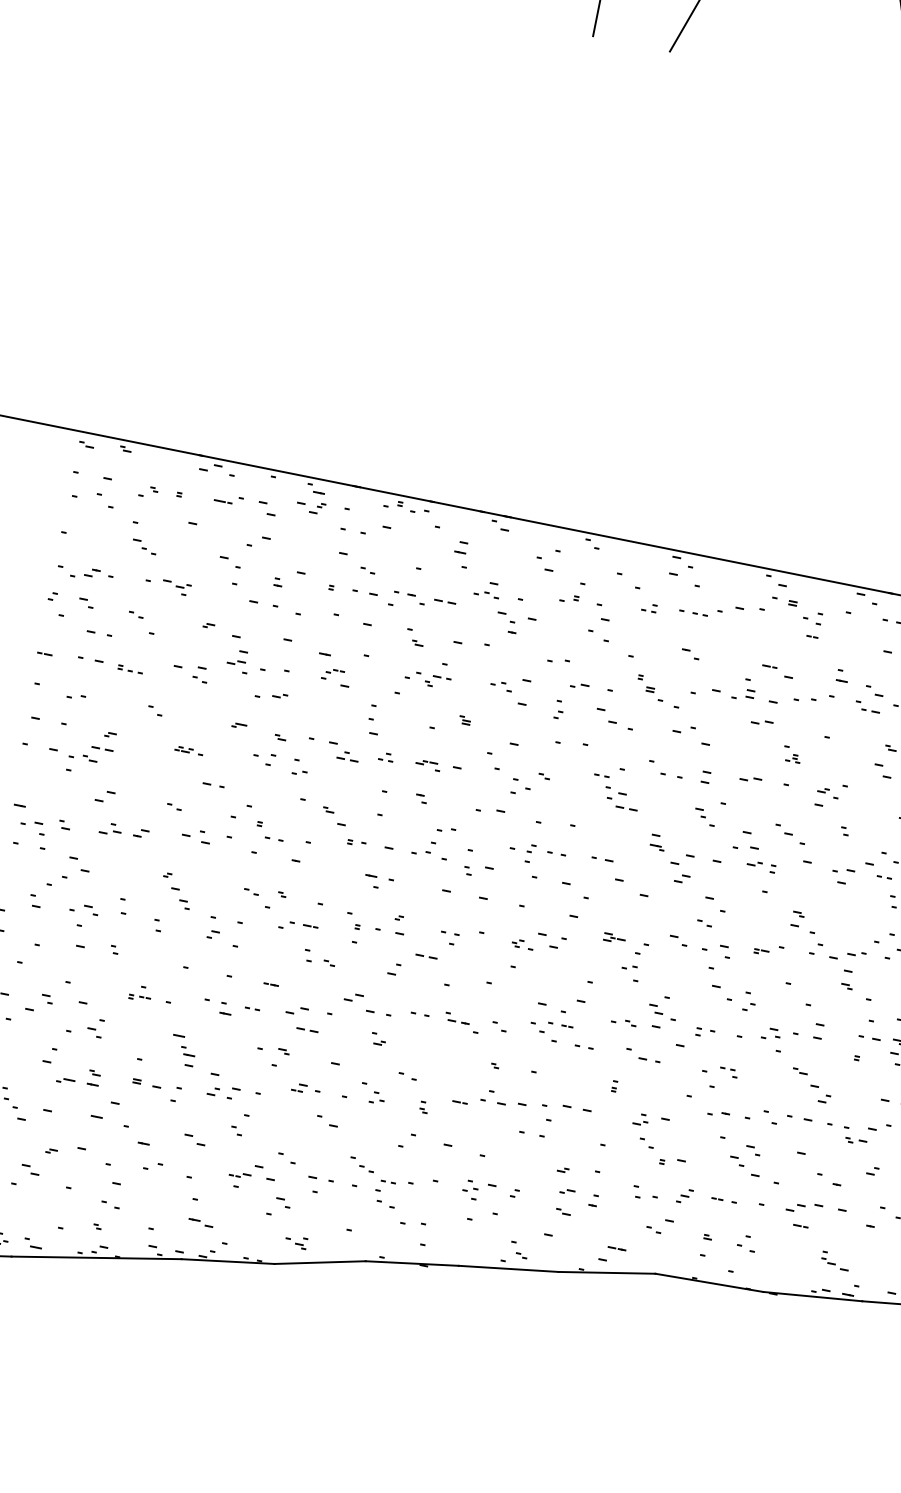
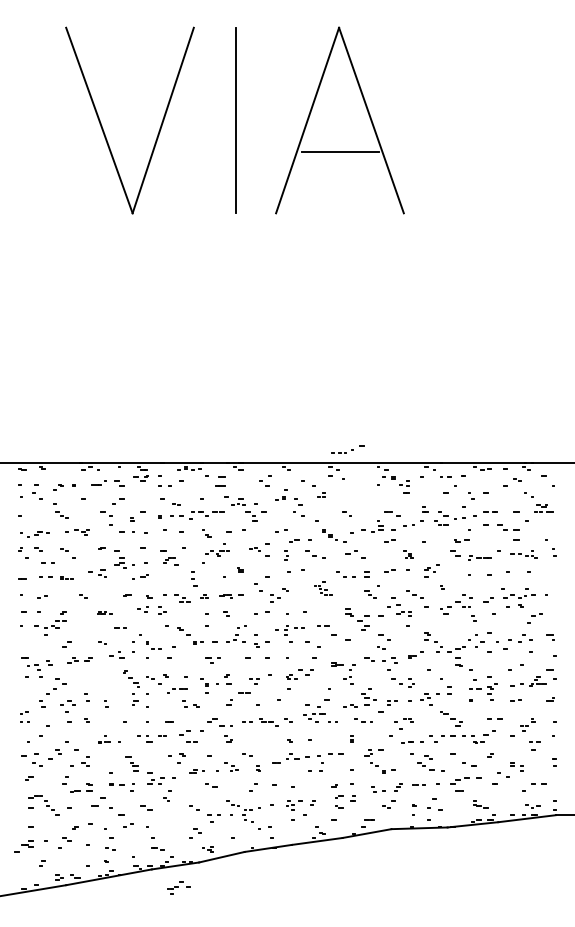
part: (461, 553) -> (221, 486), size x1.6
part: (710, 609) -> (347, 449), moved
part: (617, 787) -> (323, 588), size x0.7
part: (176, 890) -> (131, 678), moved
part: (251, 1175) -> (178, 887), moved
part: (747, 1243) -> (434, 804), size x1.6

